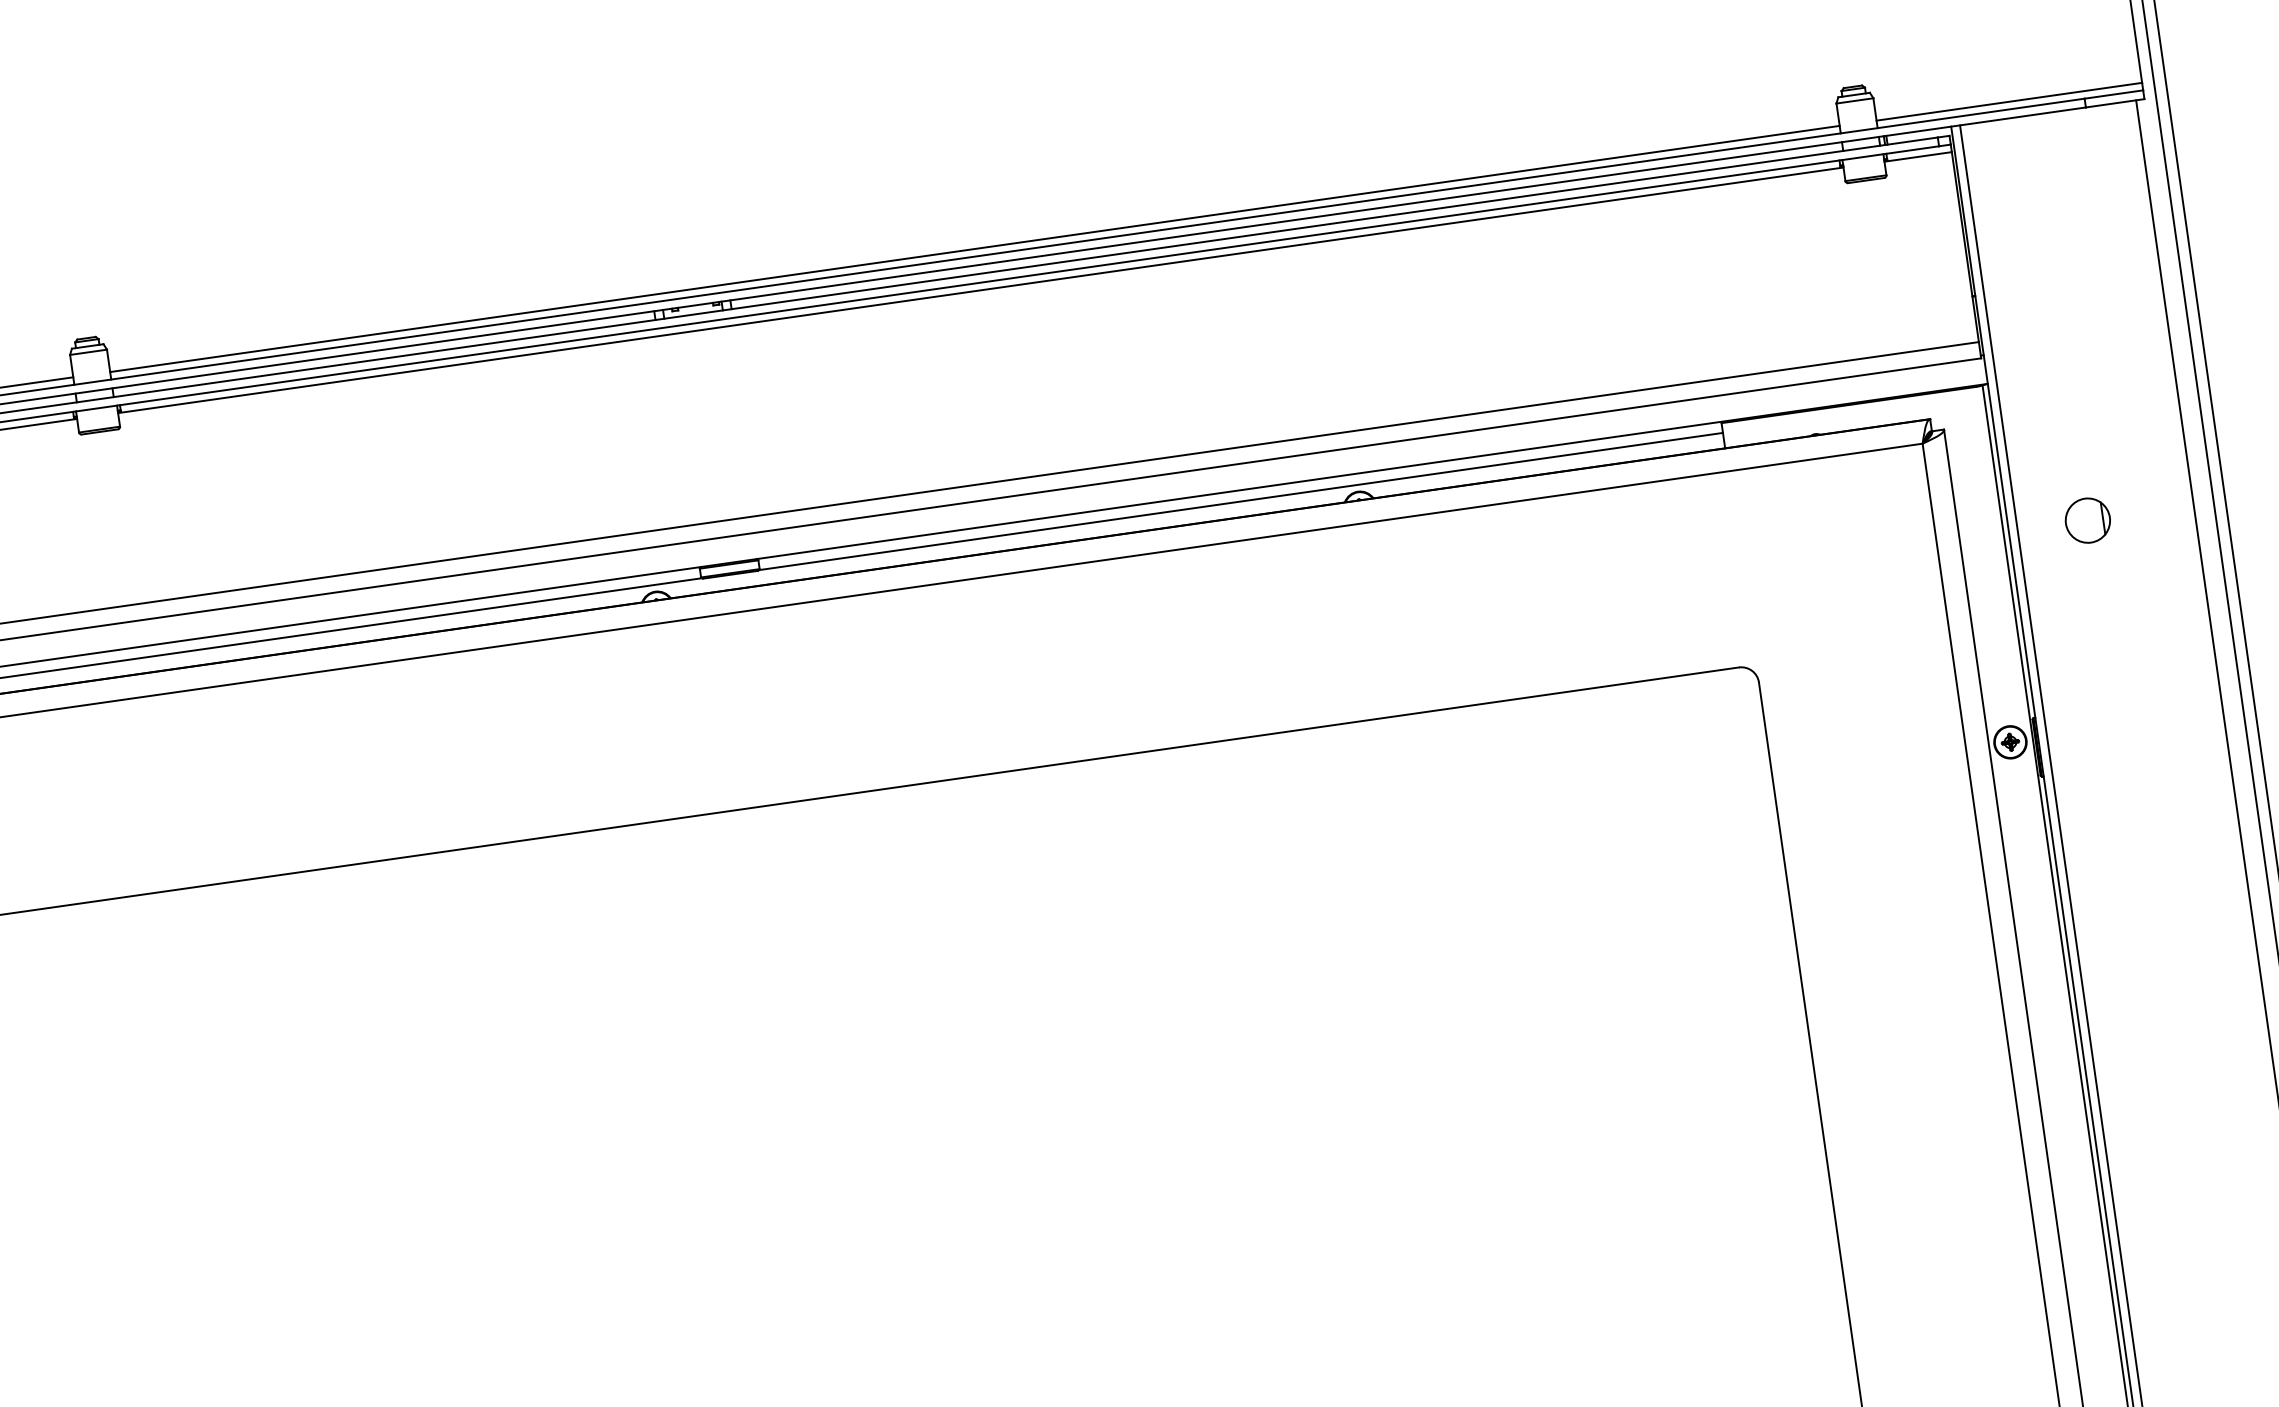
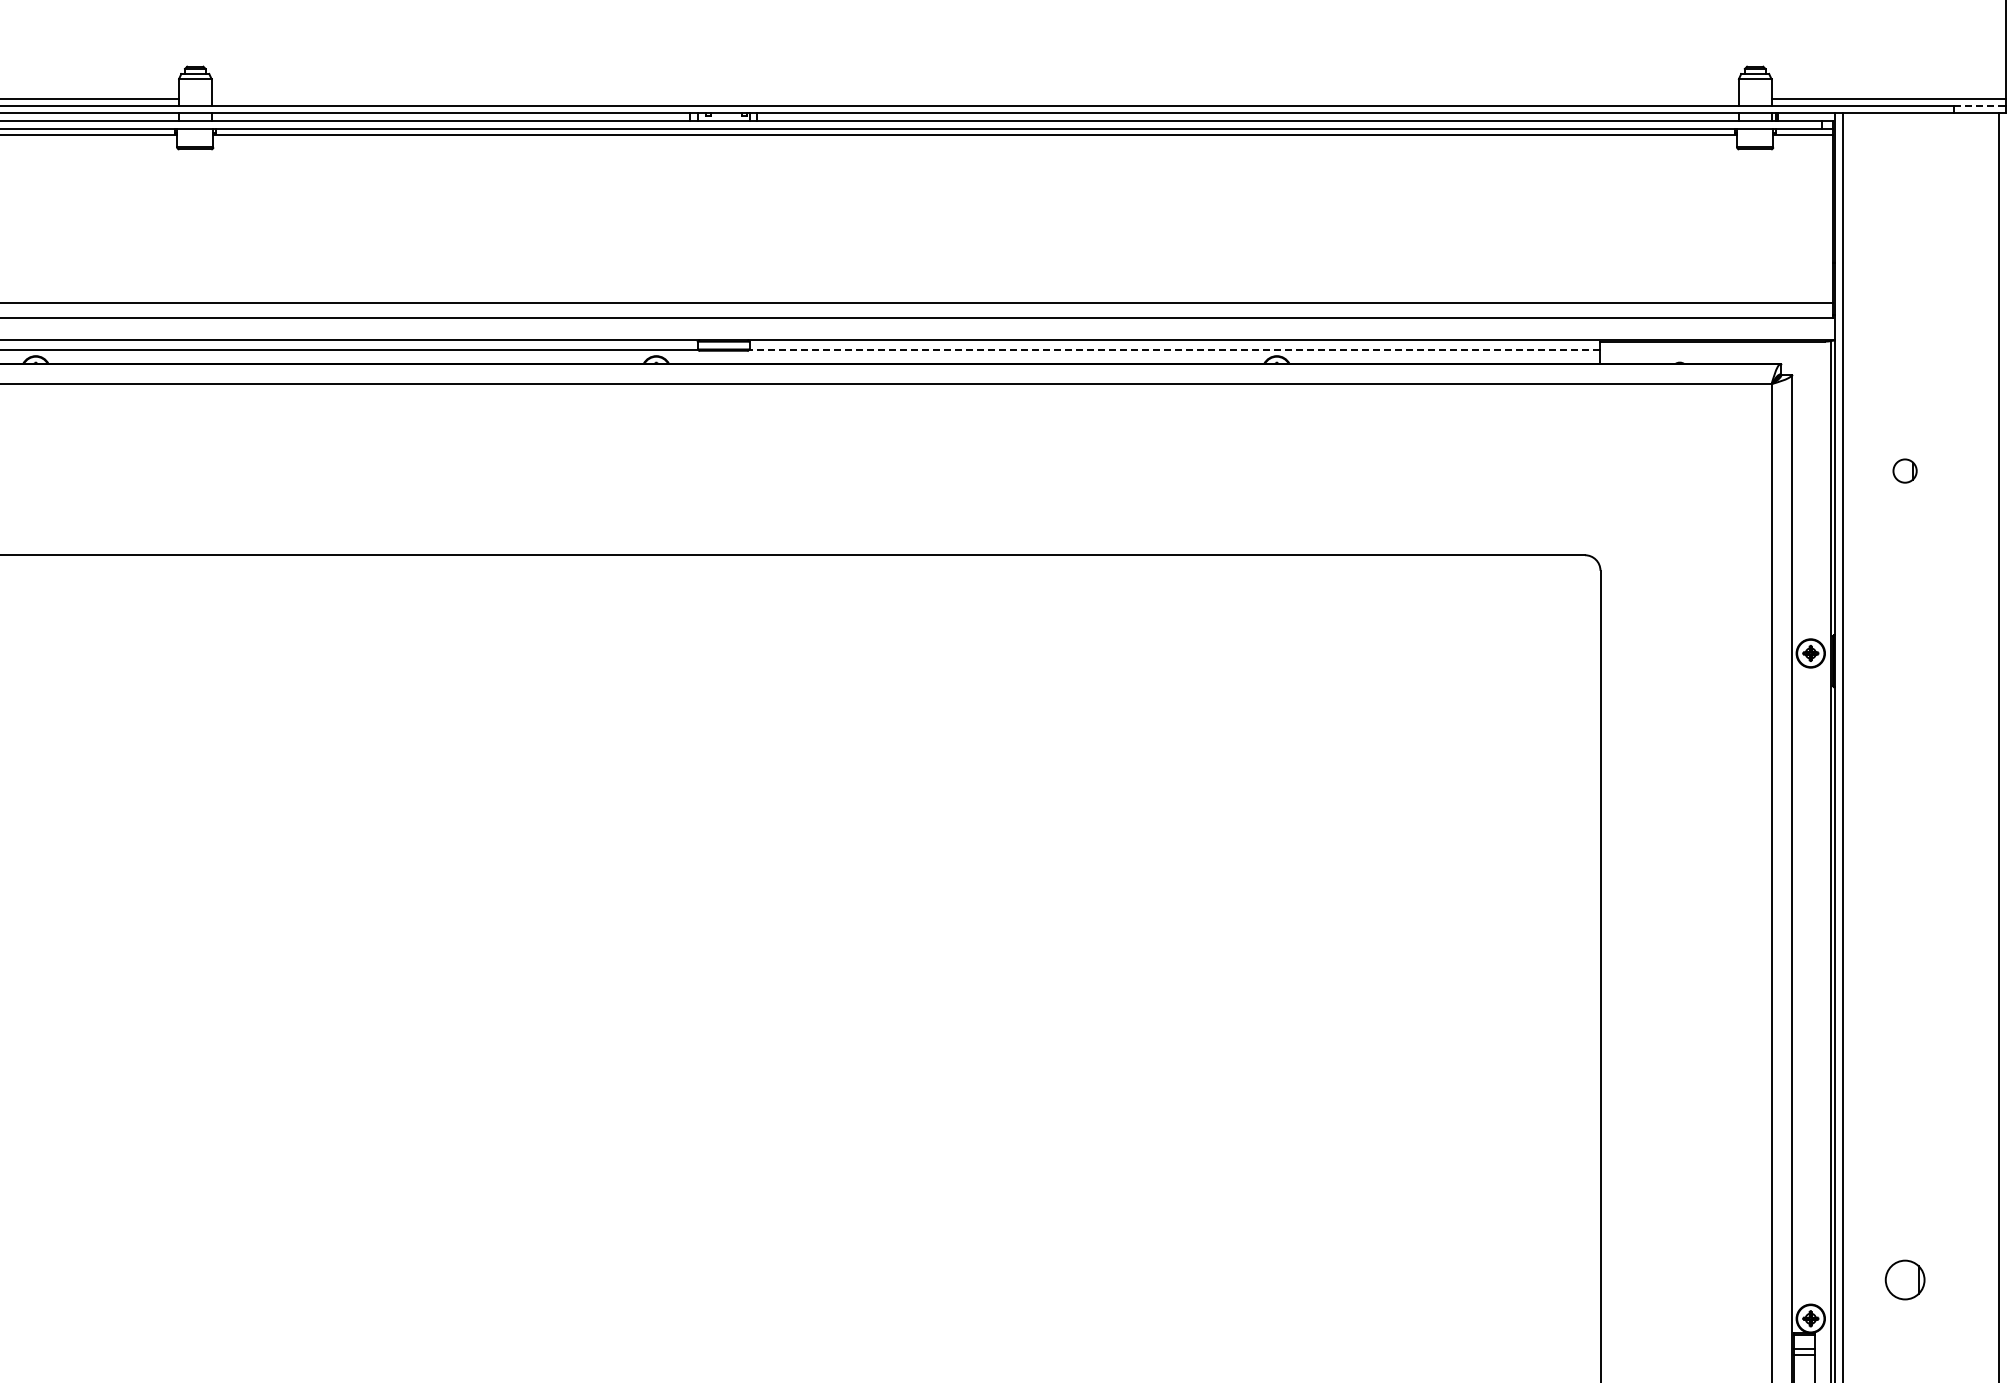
line: (2114, 94) -> (1980, 105), solid -> dashed
line: (974, 248) -> (974, 98), removed
line: (1241, 501) -> (1174, 350), solid -> dashed
part: (2087, 520) -> (1904, 470), size x0.6

